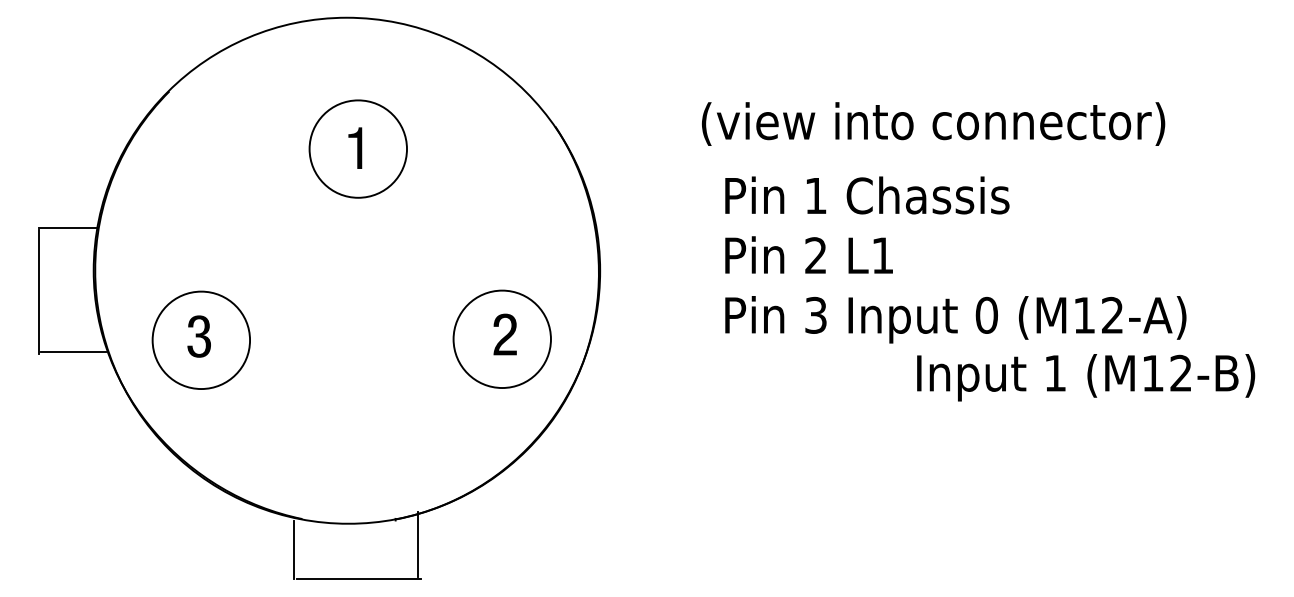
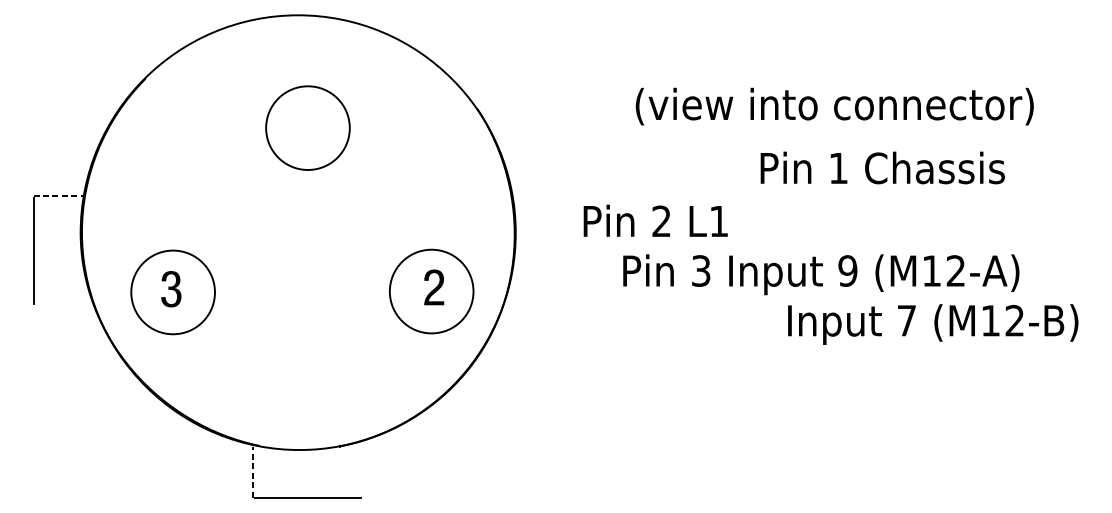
text: (933, 123) -> (834, 106), moved
fill: (355, 147) -> (305, 126), removed
text: (867, 195) -> (882, 168), moved
line: (68, 227) -> (59, 195), solid -> dashed
text: (808, 254) -> (655, 220), moved
text: (986, 315) -> (847, 271), 0 -> 9
line: (73, 351) -> (63, 302), removed
text: (1055, 373) -> (906, 320), 1 -> 7
line: (418, 544) -> (359, 467), removed
line: (294, 549) -> (253, 472), solid -> dashed

